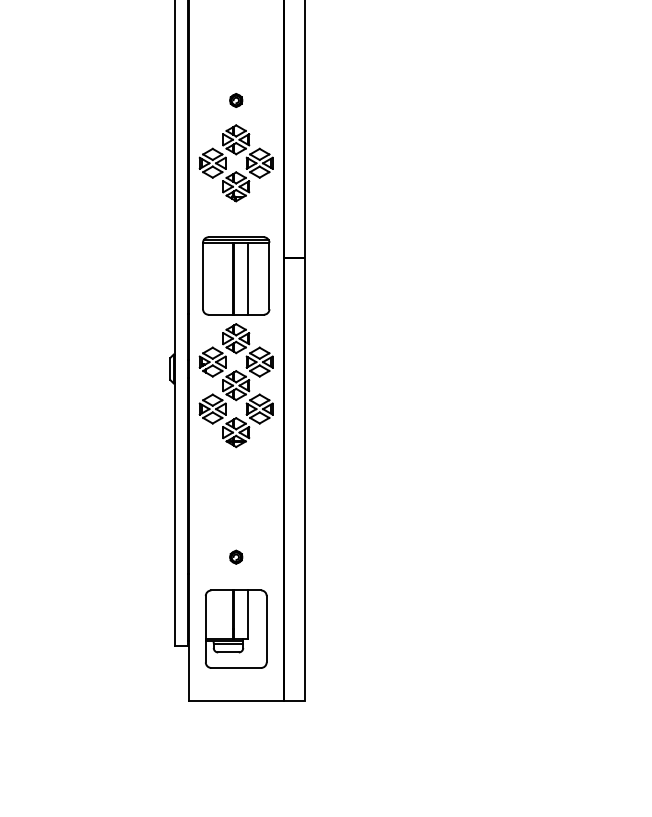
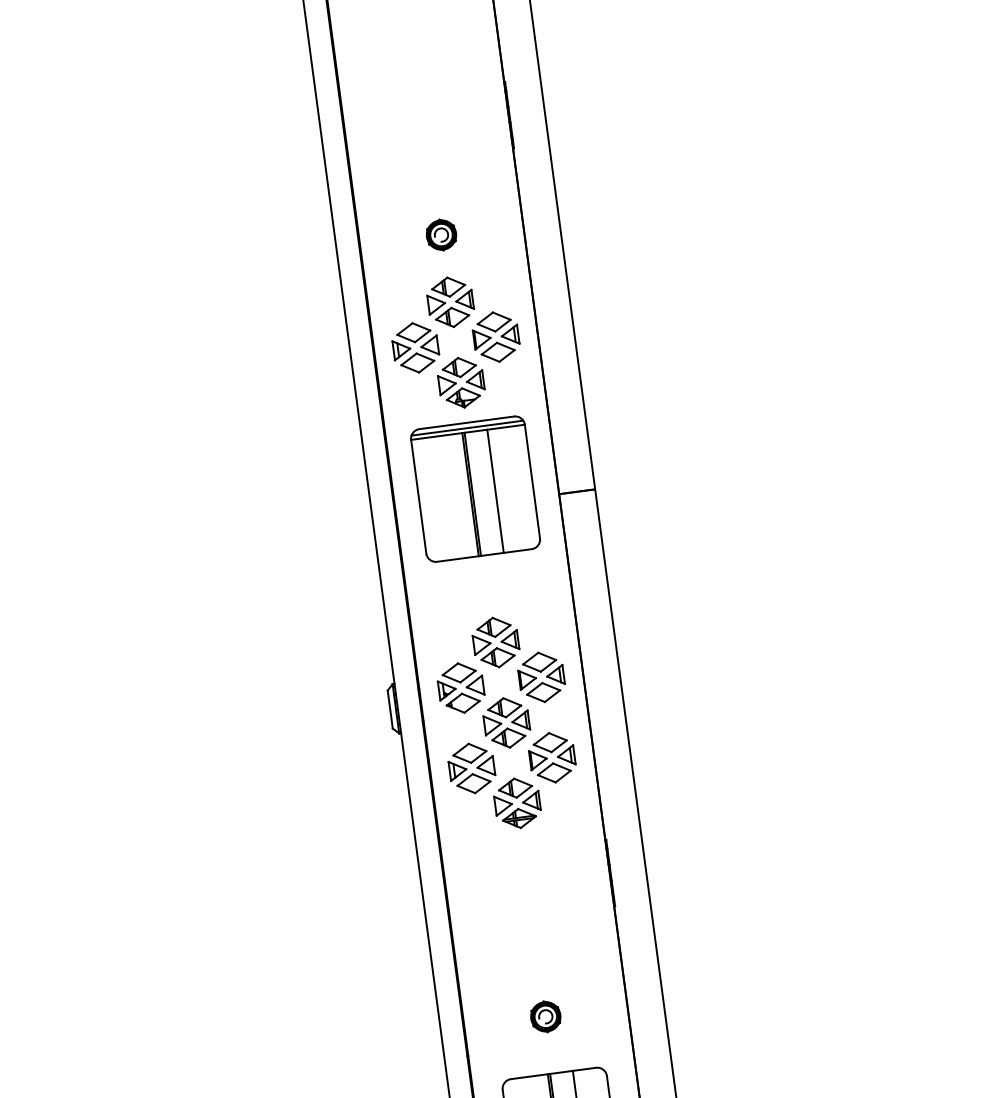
part: (236, 100) -> (442, 234), size x1.4
part: (236, 275) -> (475, 488), moved
part: (236, 556) -> (546, 1015), size x1.4

